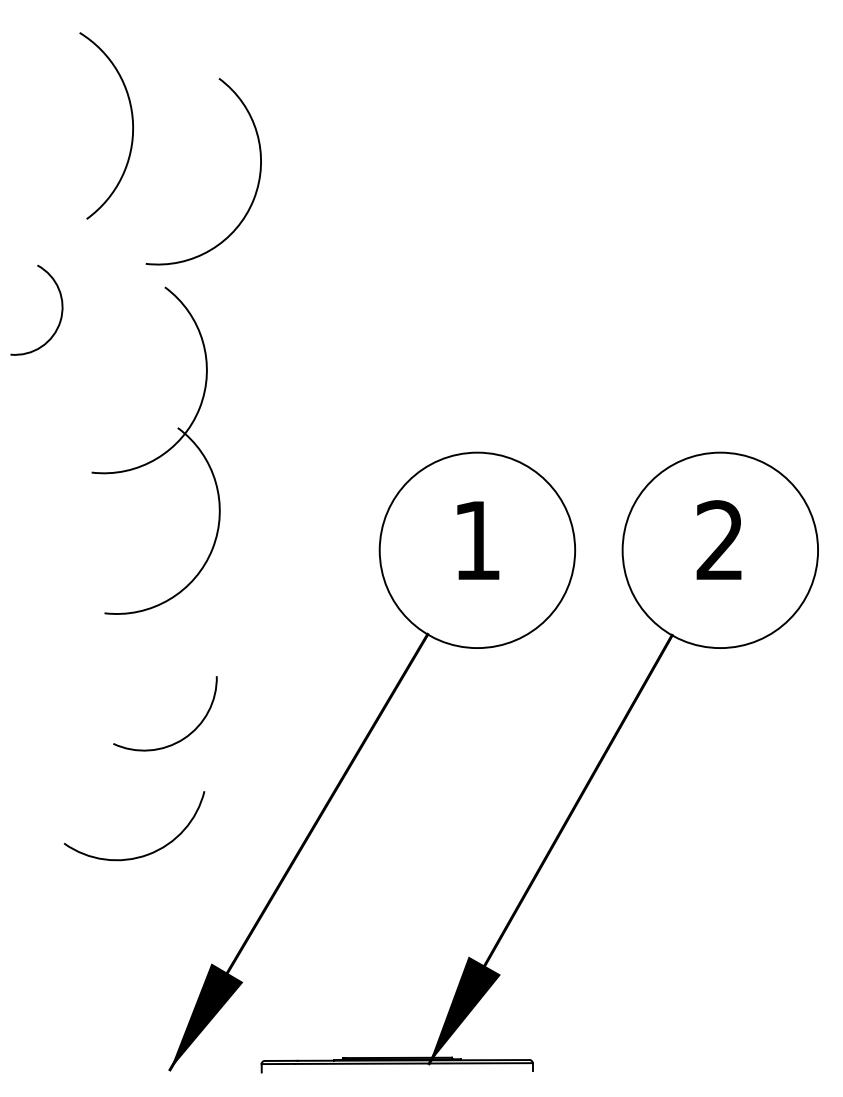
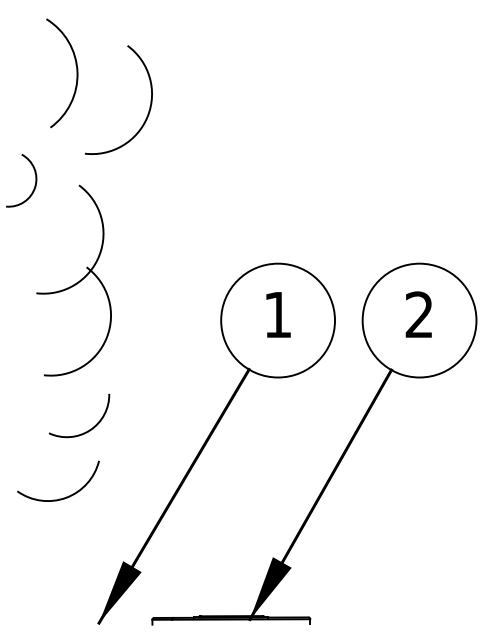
part: (155, 450) -> (73, 280), moved
arc: (179, 739) -> (87, 430), moved
arc: (143, 854) -> (63, 497), moved

